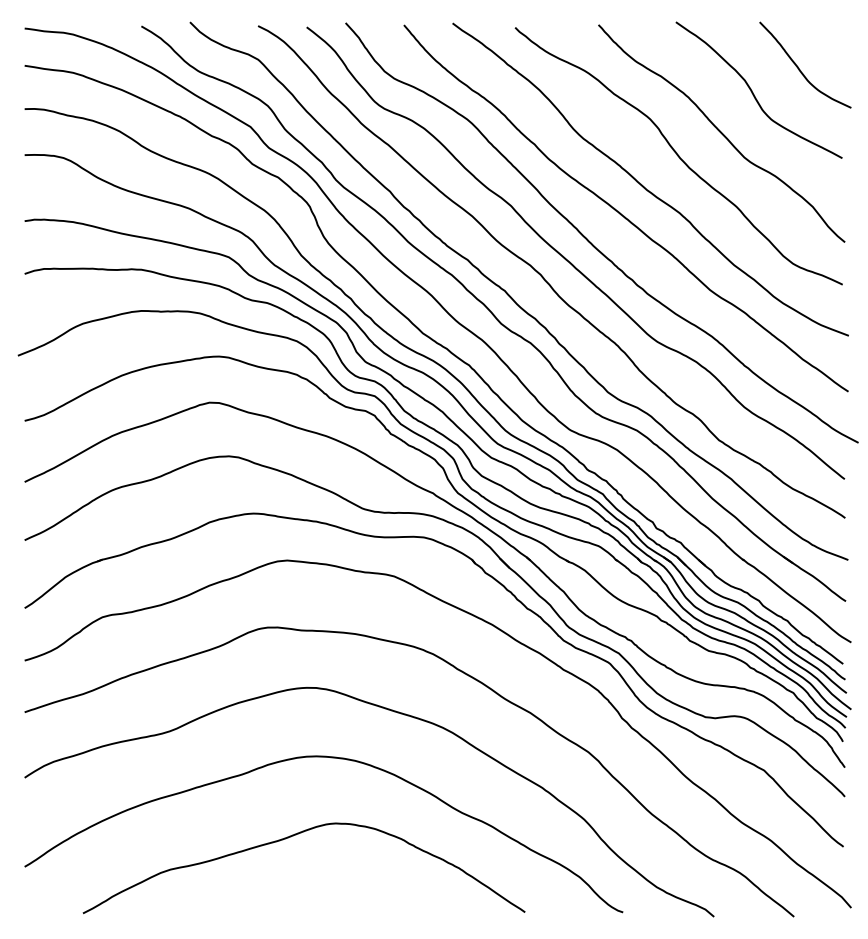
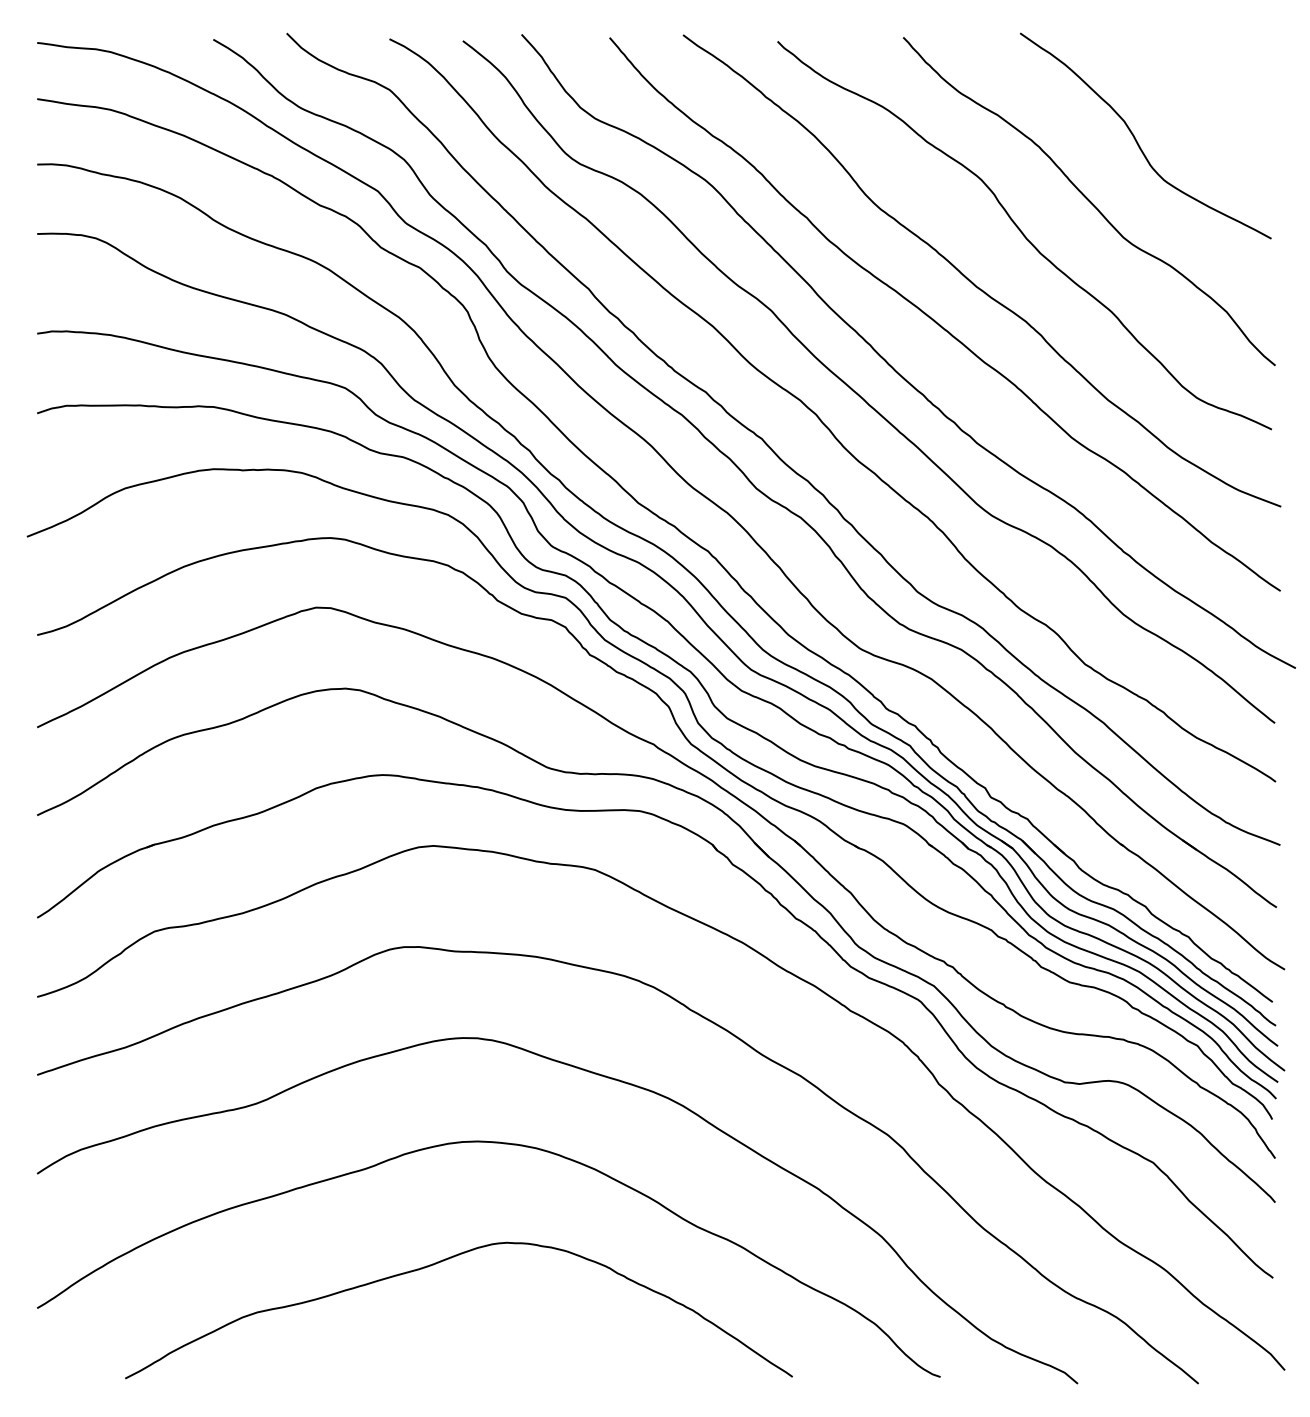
curve: (800, 69) -> (1208, 104), removed

